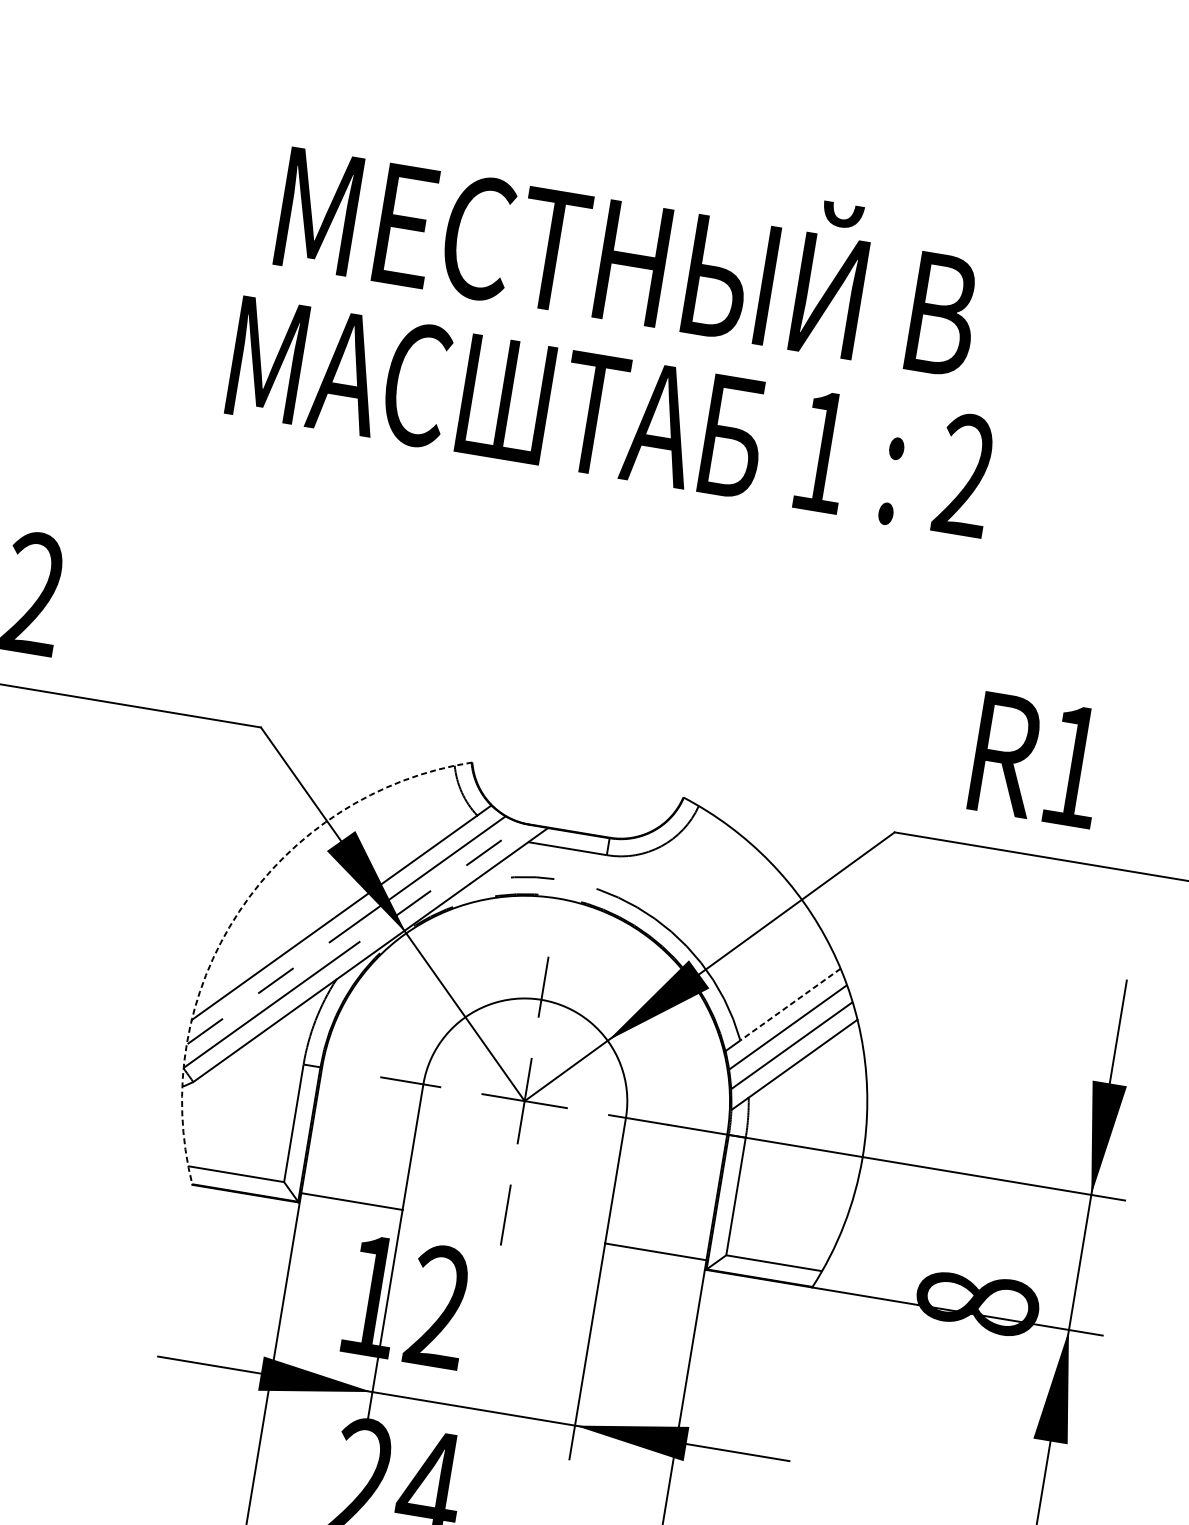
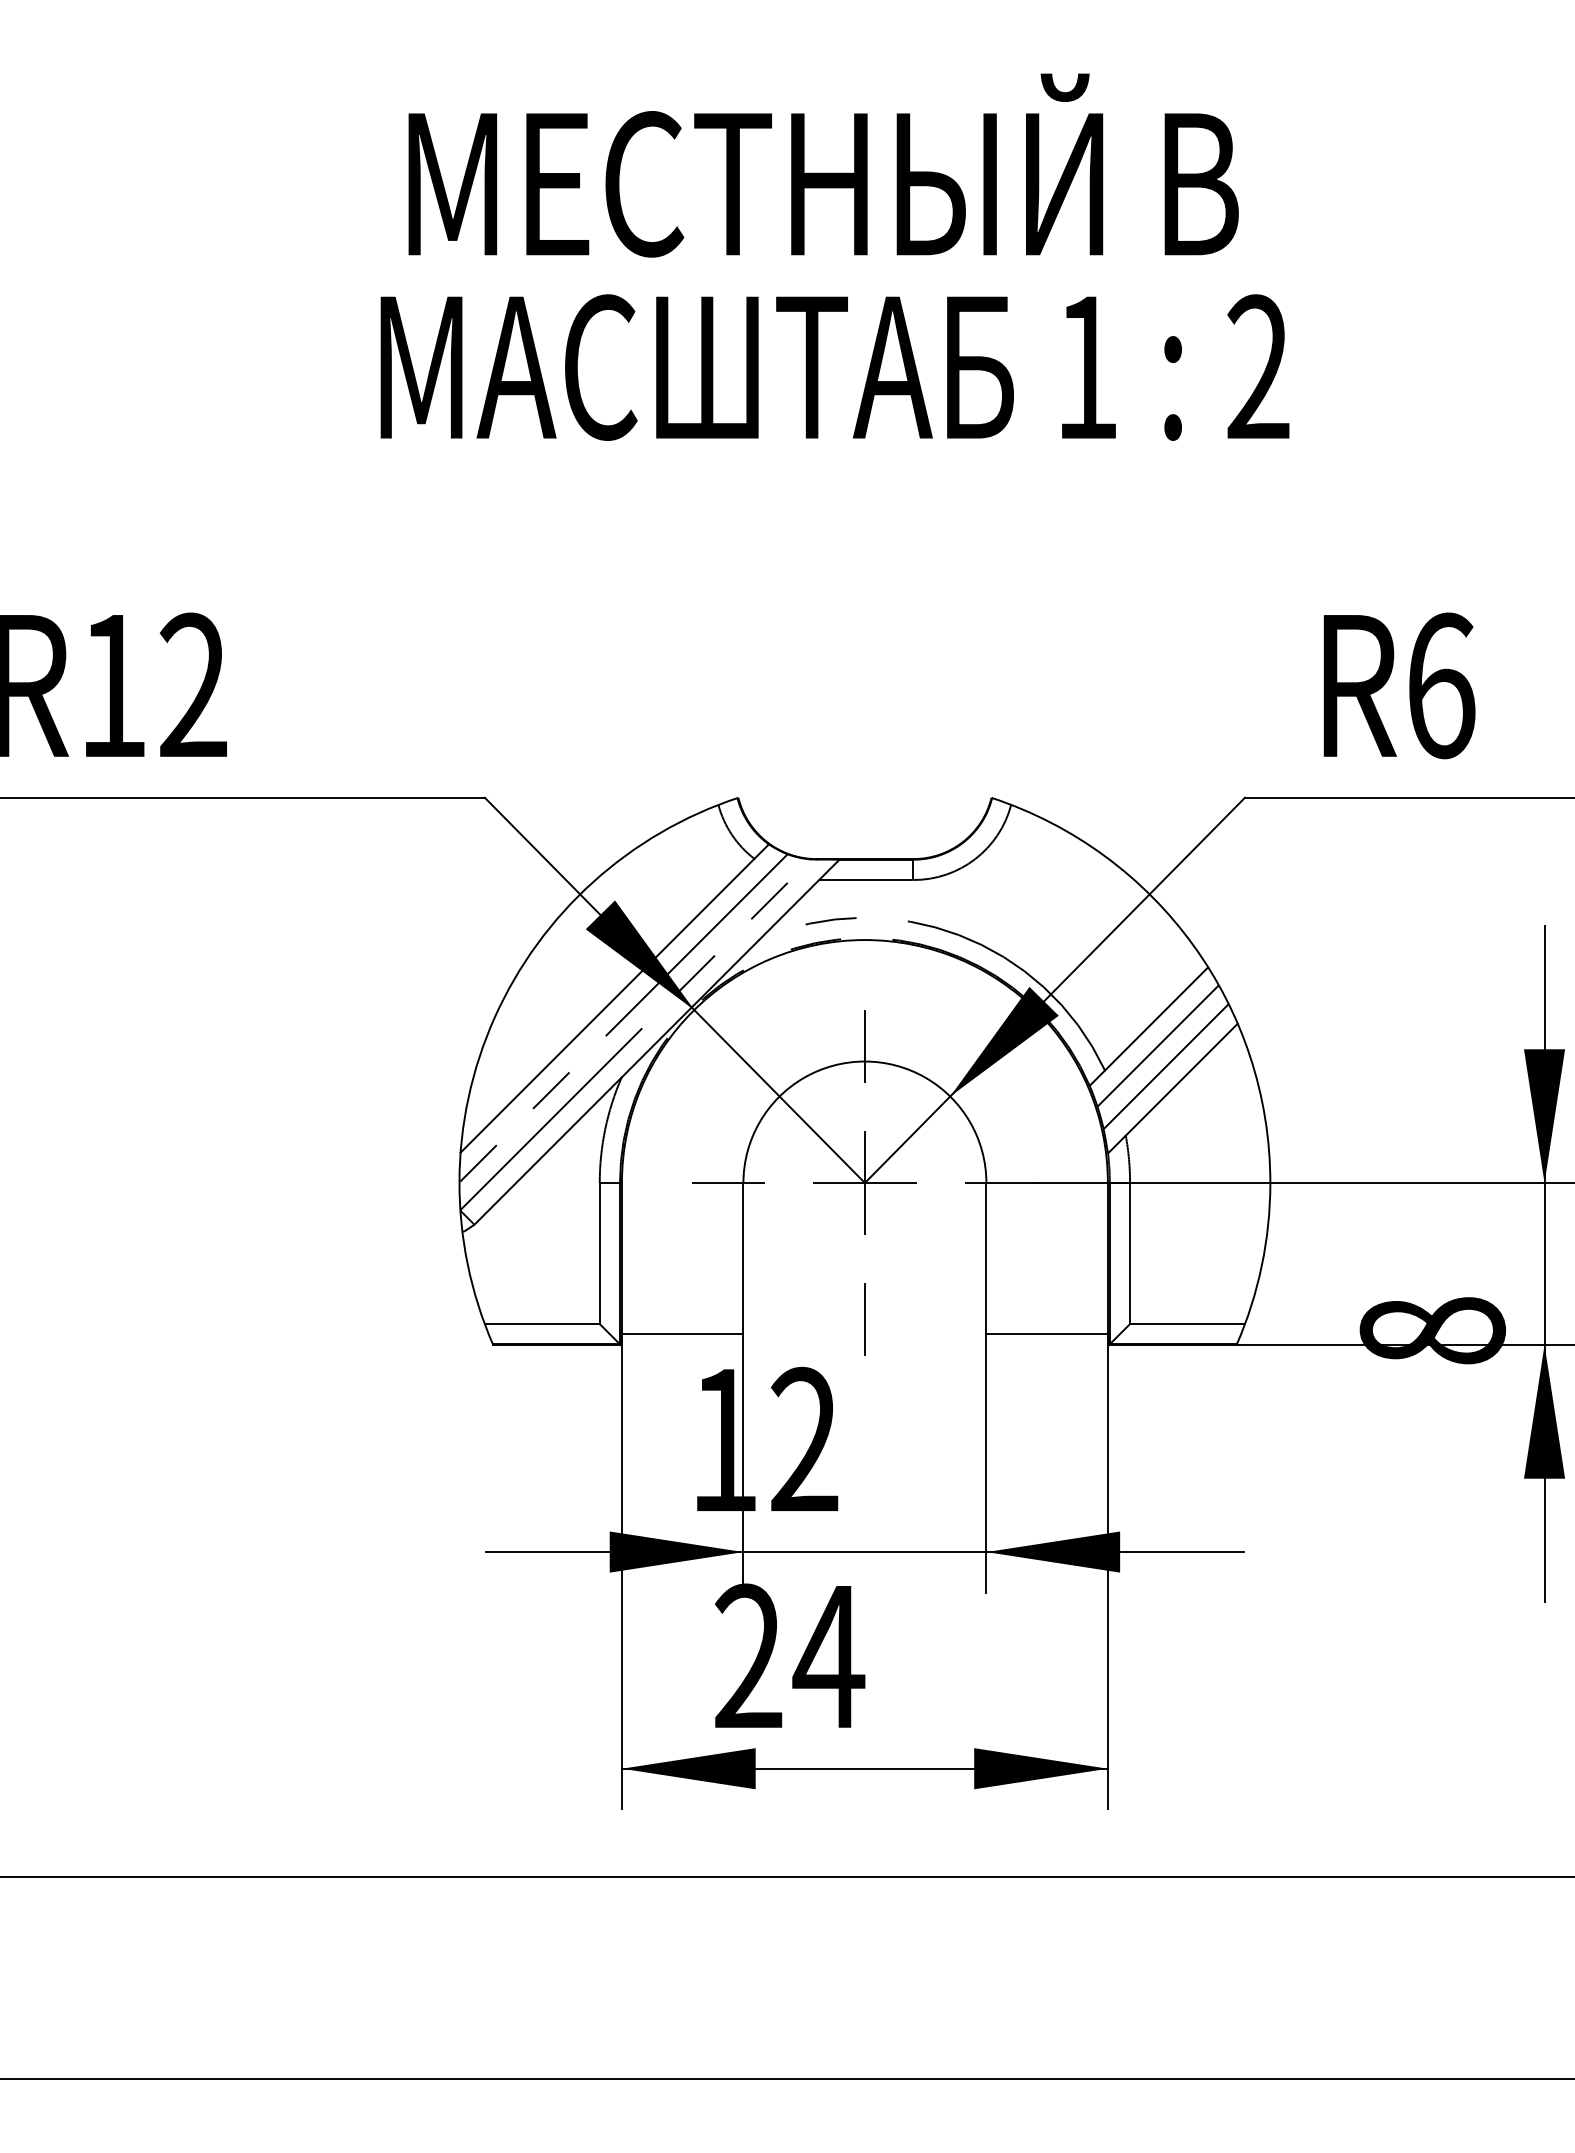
text: (1074, 766) -> (1442, 685), R1 -> R6
arc: (238, 912) -> (494, 1017), dashed -> solid
line: (790, 1004) -> (1156, 1018), dashed -> solid

